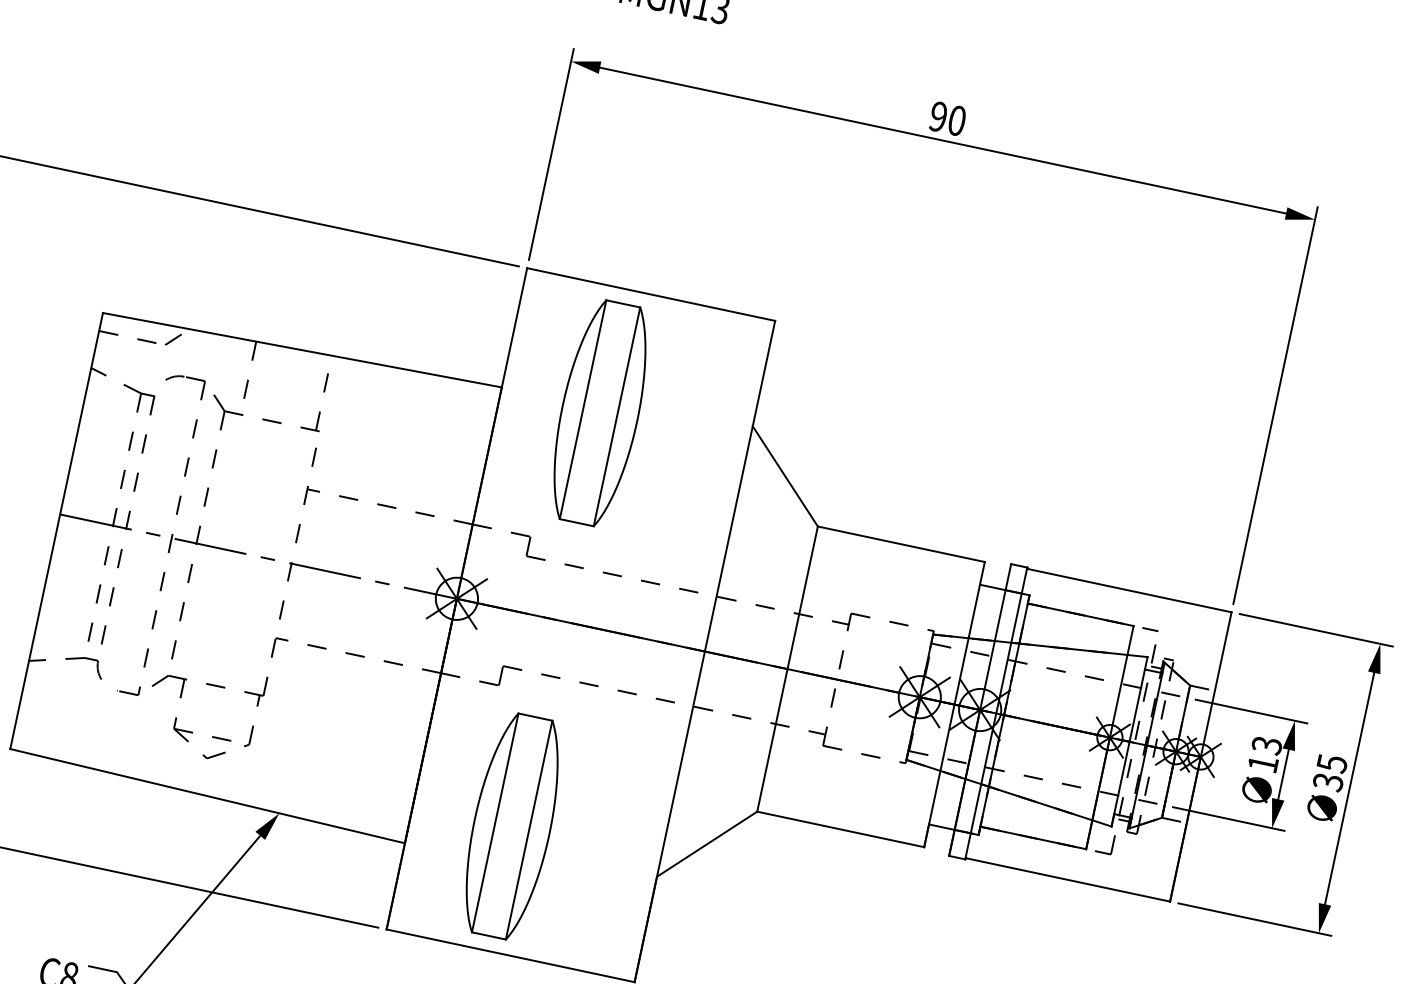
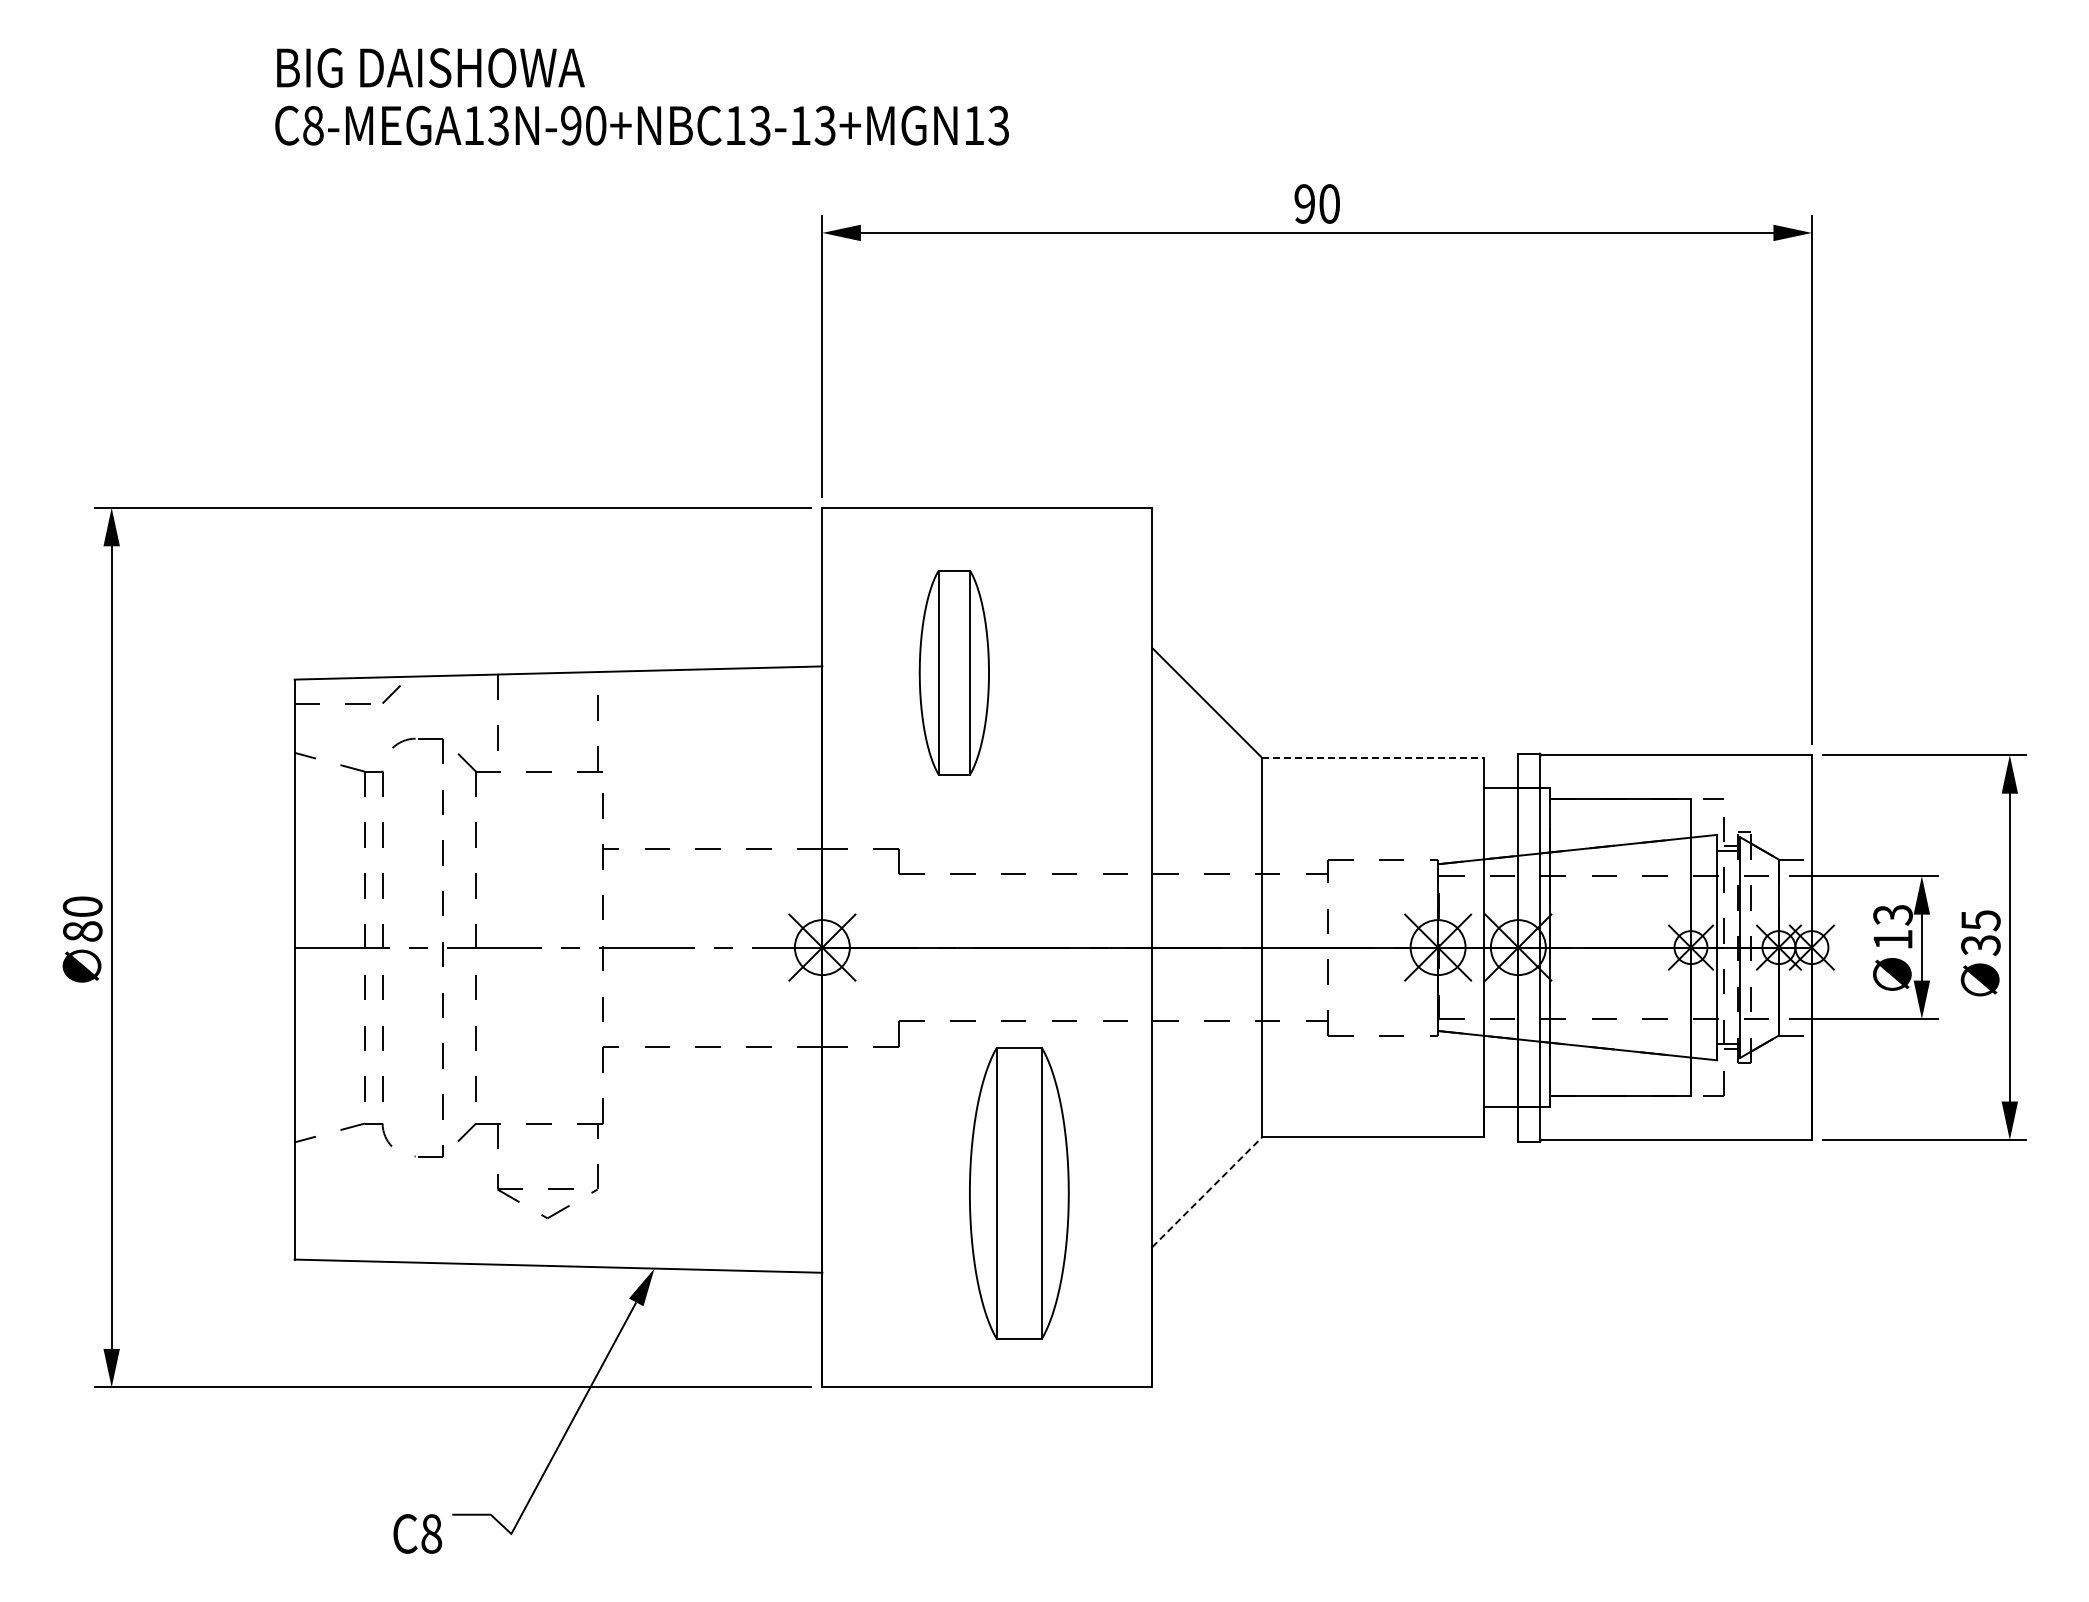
part: (600, 413) -> (954, 672), size x0.7
line: (901, 543) -> (1373, 757), solid -> dashed
part: (512, 826) -> (1019, 1193), moved
line: (707, 844) -> (1207, 1192), solid -> dashed

